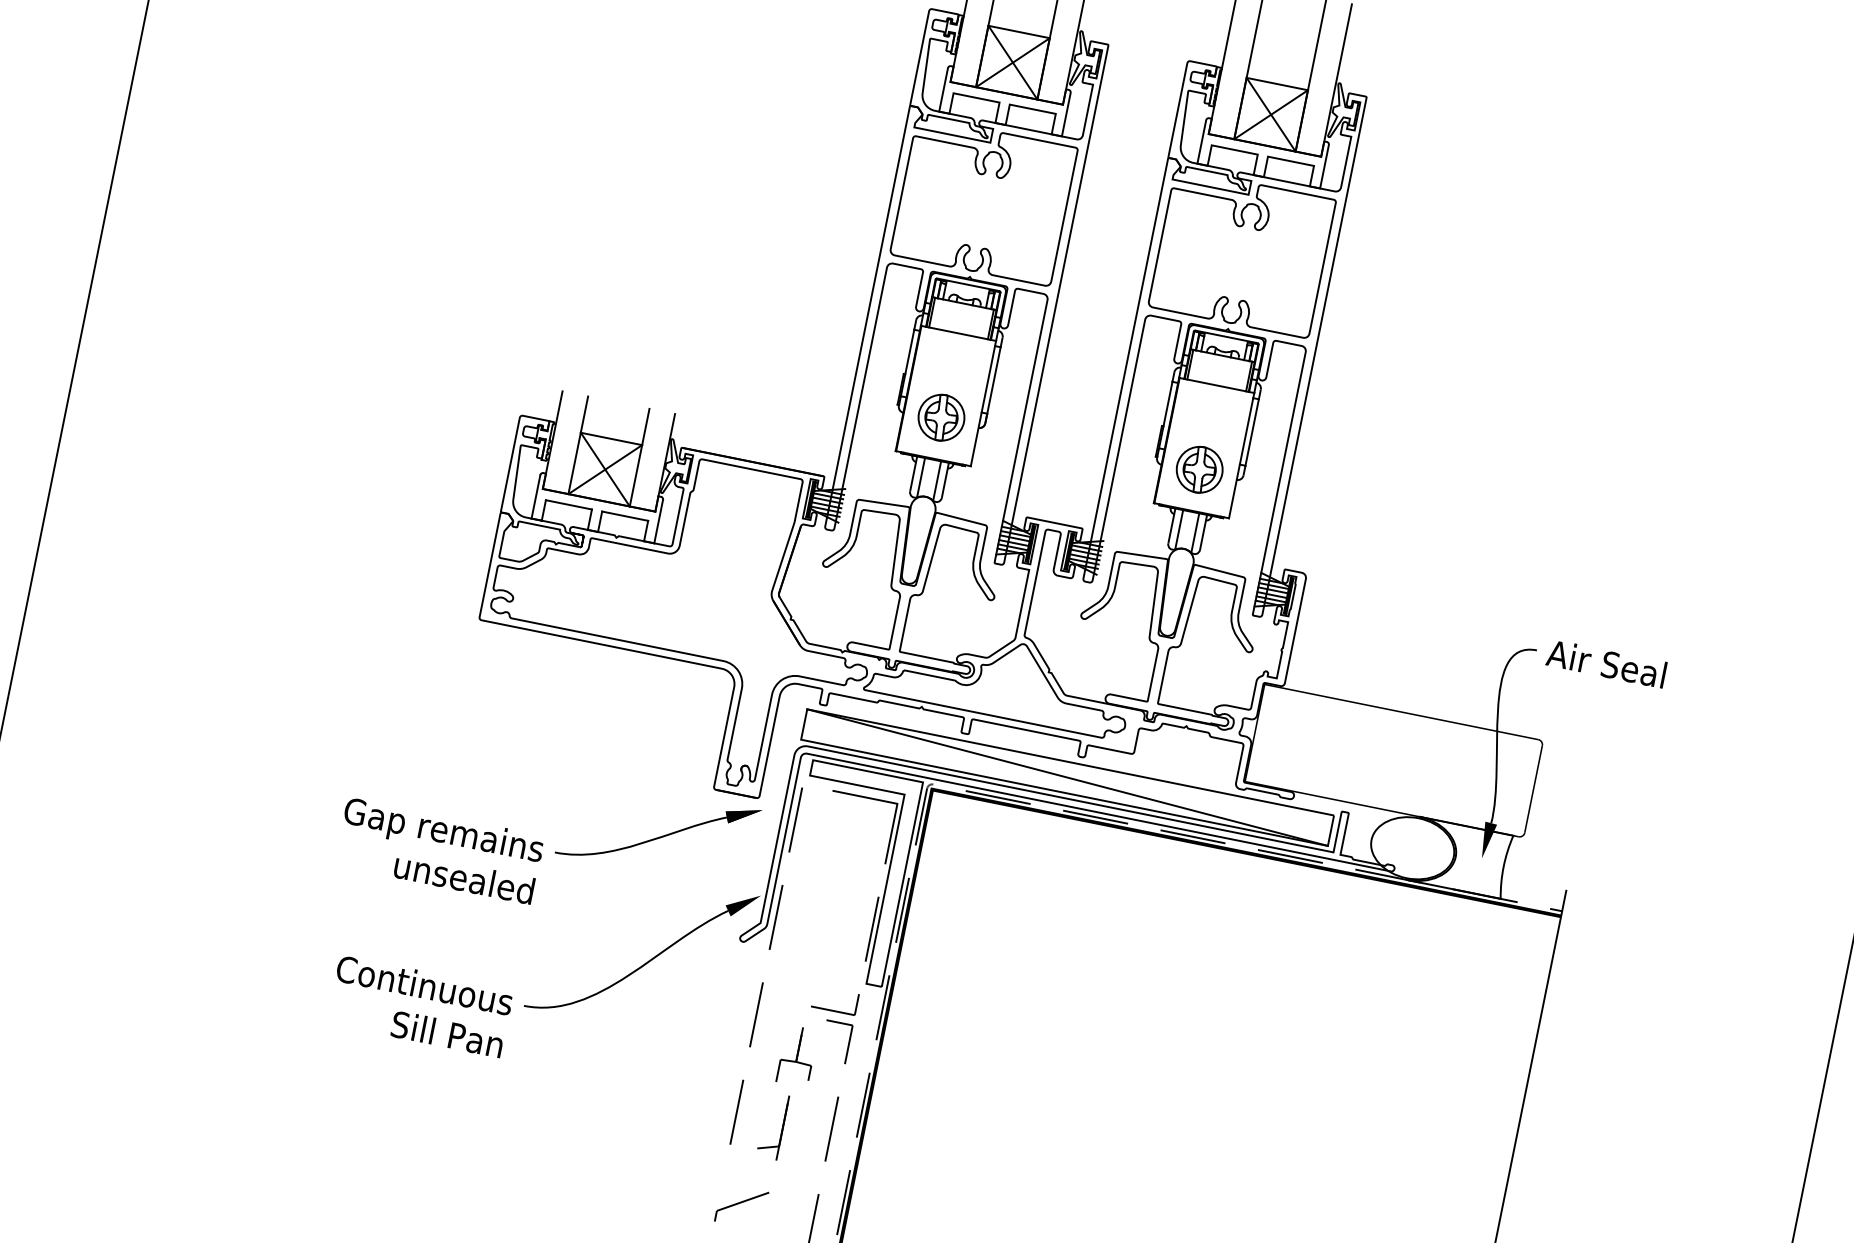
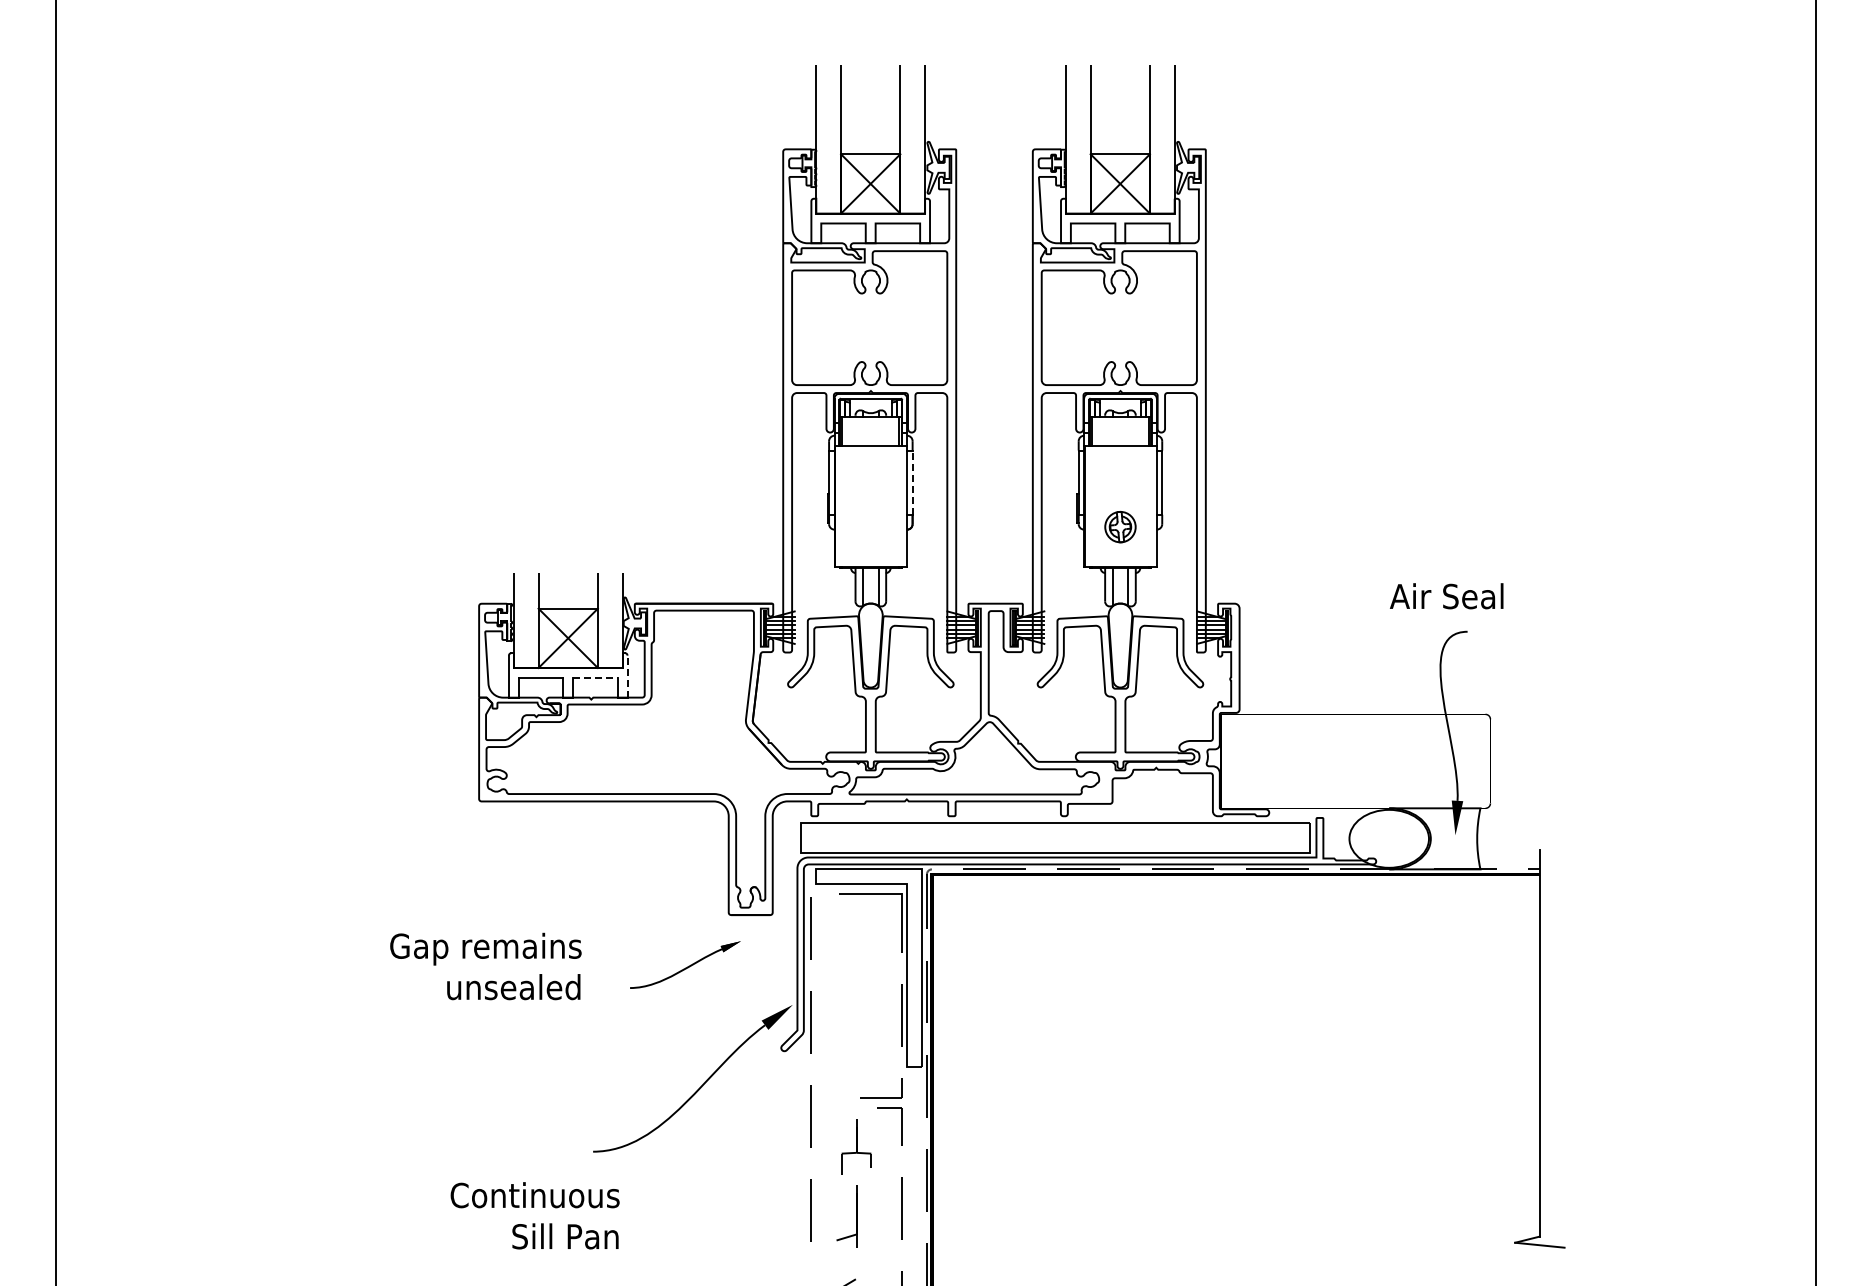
line: (993, 380) -> (912, 482), solid -> dashed
part: (941, 416) -> (870, 526), removed
part: (1199, 469) -> (1120, 526), size x0.7
line: (625, 515) -> (595, 677), solid -> dashed
line: (658, 521) -> (627, 676), solid -> dashed
text: (1606, 664) -> (1446, 596), moved
line: (1067, 777) -> (1055, 837), removed
part: (658, 831) -> (685, 964), size x0.6
text: (439, 850) -> (485, 966), moved
text: (419, 1006) -> (534, 1215), moved

